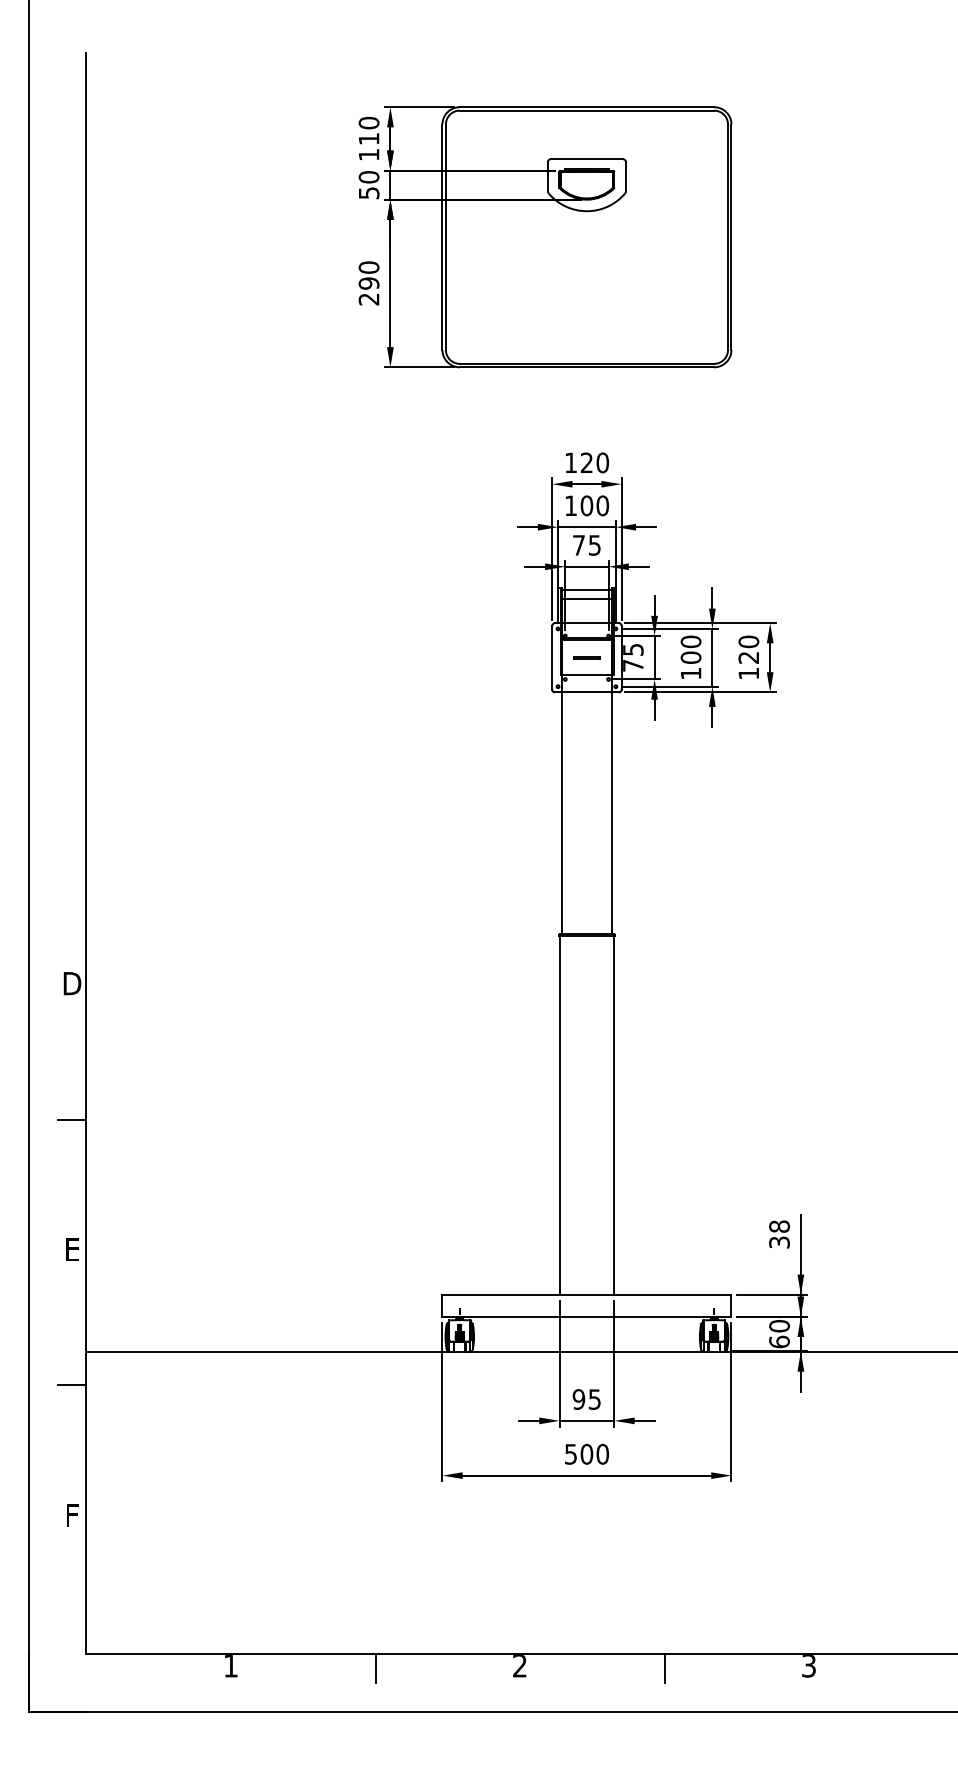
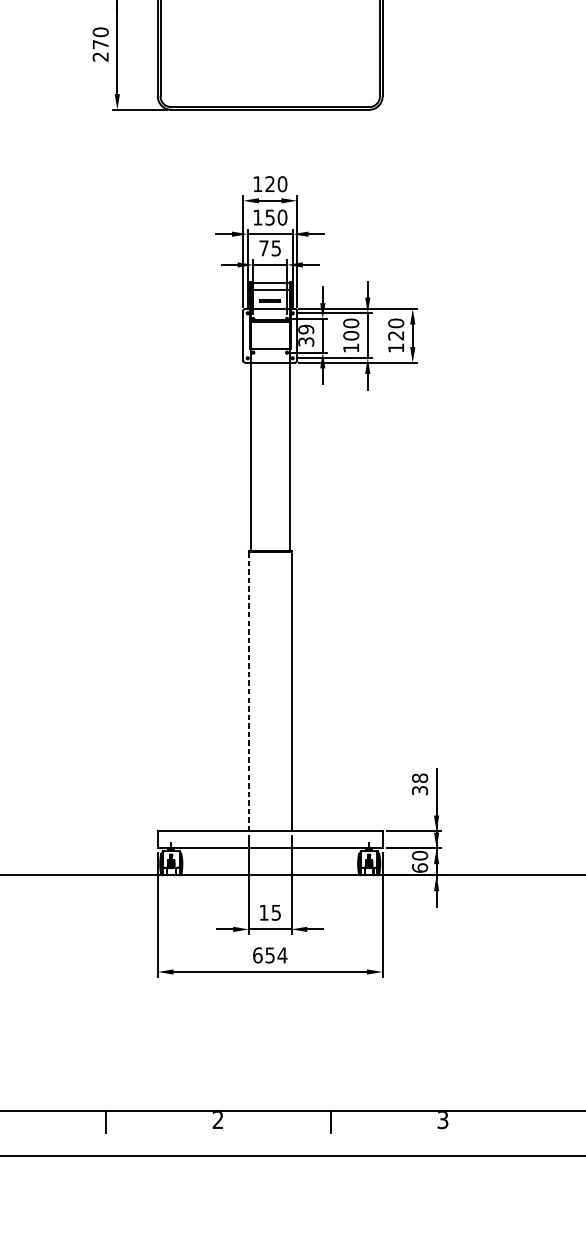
text: (368, 283) -> (100, 44), 290 -> 270
text: (586, 505) -> (269, 217), 100 -> 150
line: (586, 657) -> (269, 300), moved
text: (633, 657) -> (306, 335), 75 -> 39
line: (559, 1115) -> (248, 691), solid -> dashed
text: (578, 1399) -> (263, 912), 95 -> 15
text: (586, 1453) -> (269, 954), 500 -> 654

